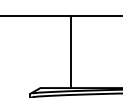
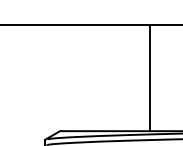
line: (70, 52) -> (149, 78), moved

